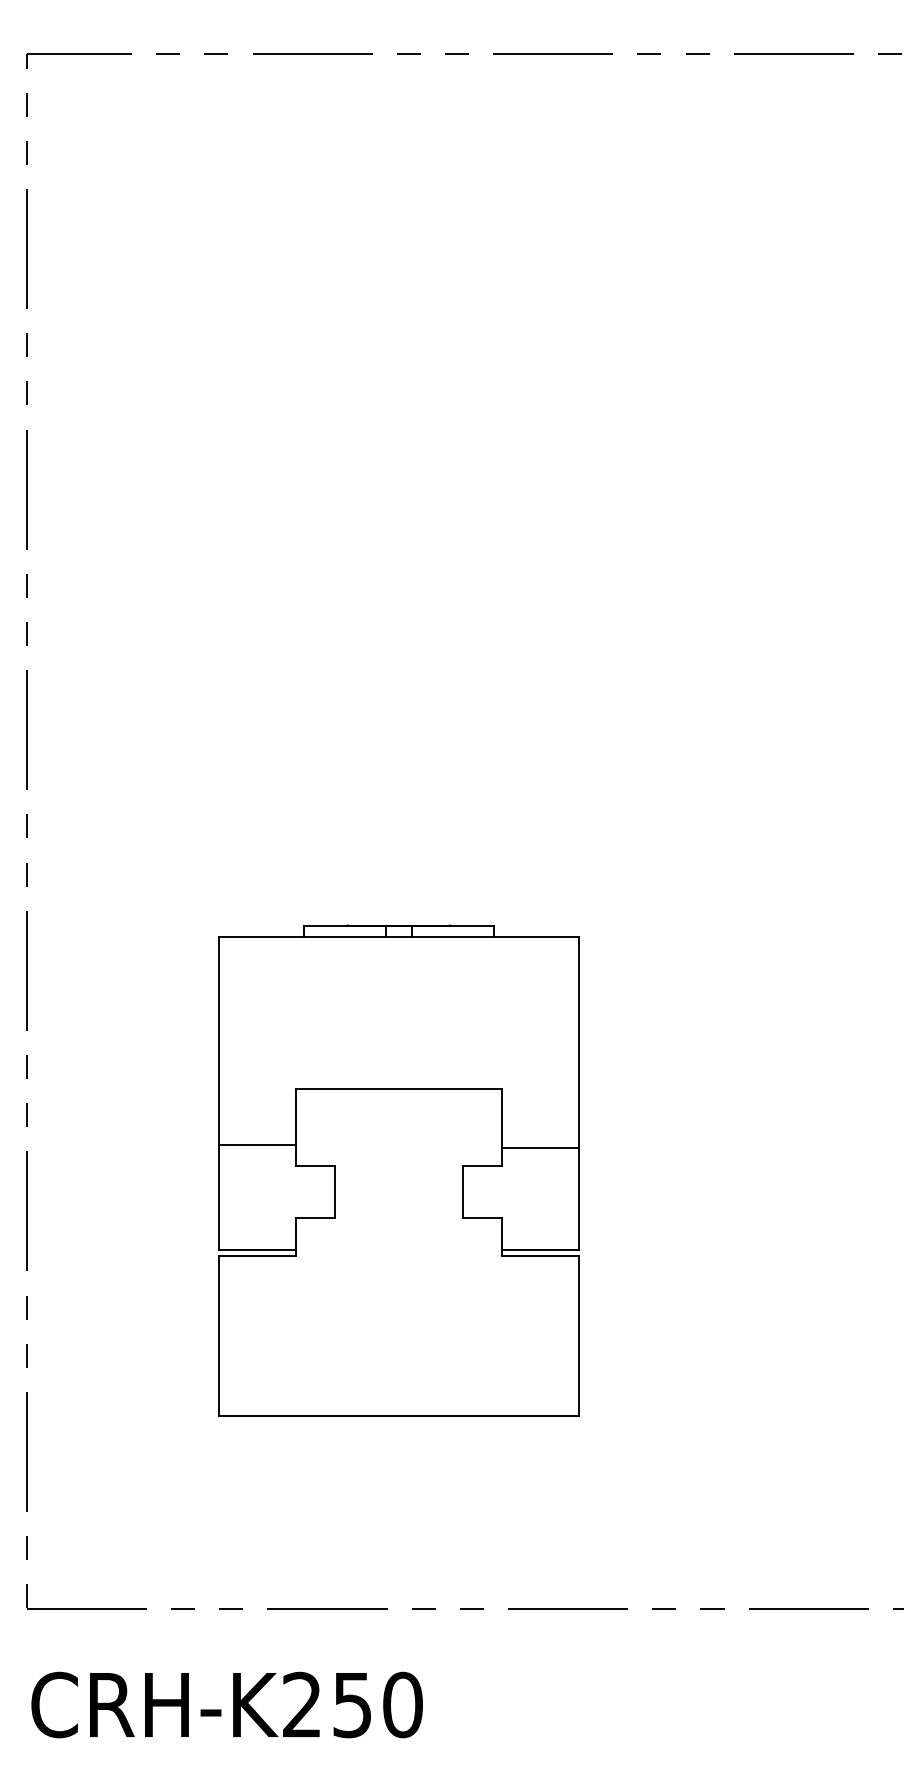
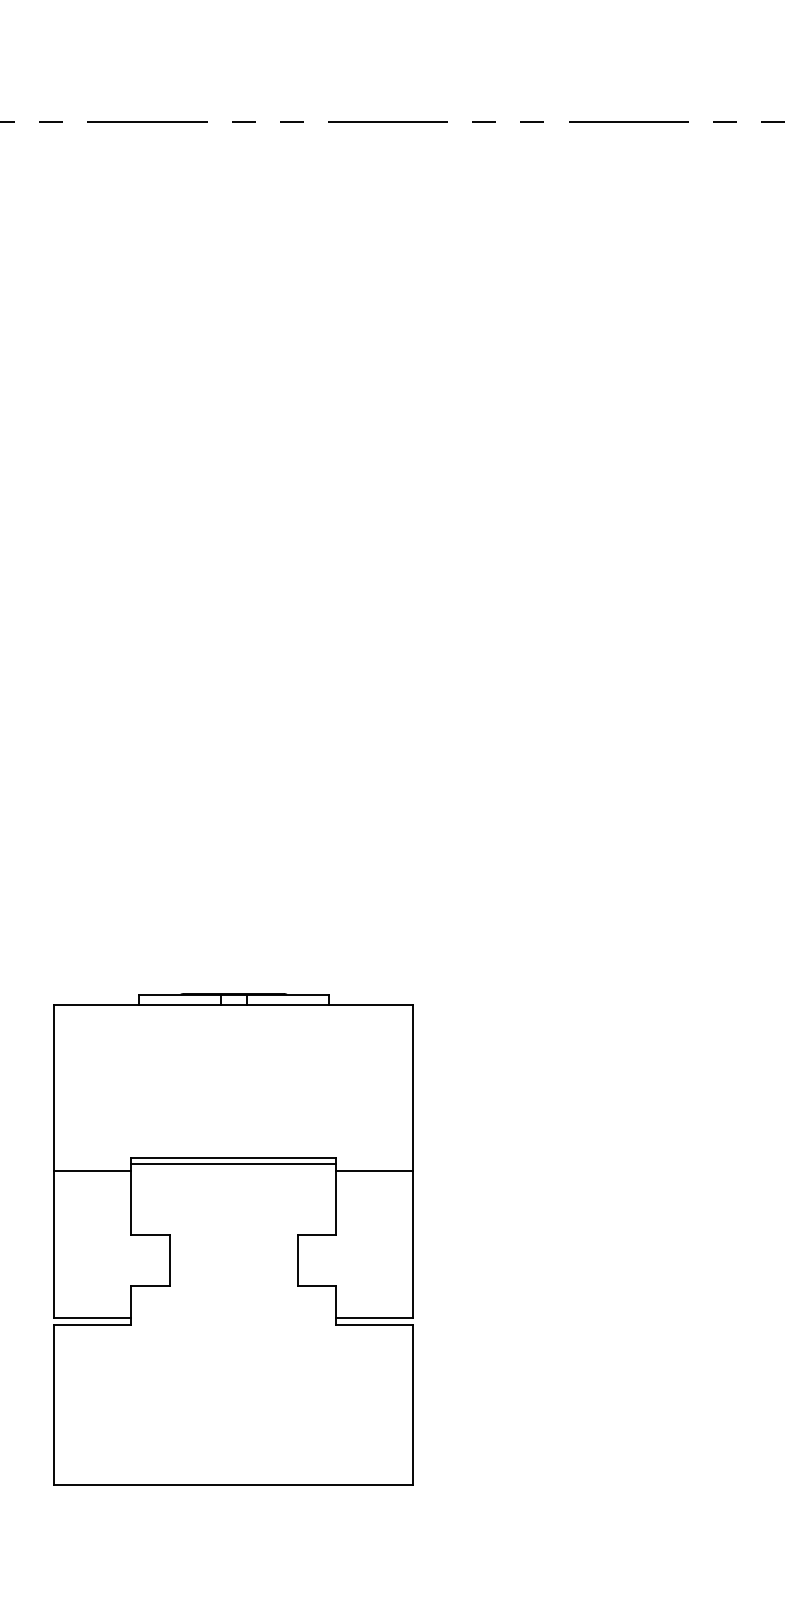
line: (398, 1095) -> (233, 1164), added
line: (257, 1145) -> (92, 1171), moved
line: (539, 1148) -> (374, 1171), moved

